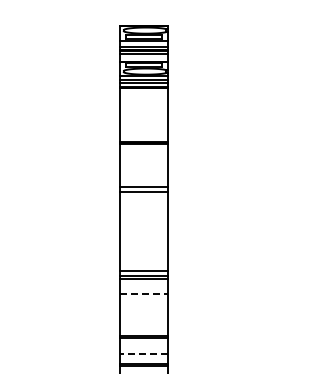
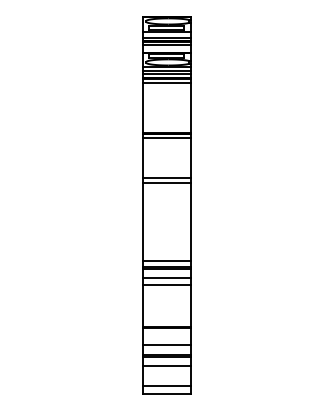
line: (143, 92) -> (166, 83), added
line: (143, 147) -> (166, 138), added
line: (143, 286) -> (166, 277), added
line: (143, 293) -> (166, 284), dashed -> solid
line: (143, 353) -> (166, 344), dashed -> solid

